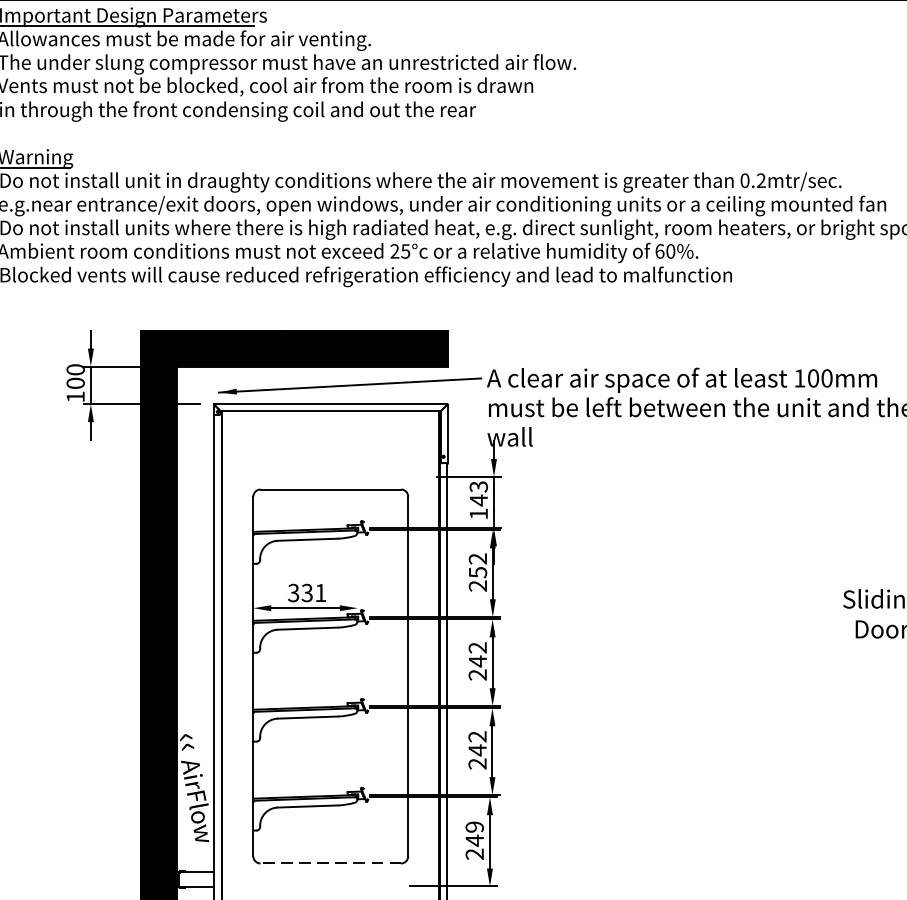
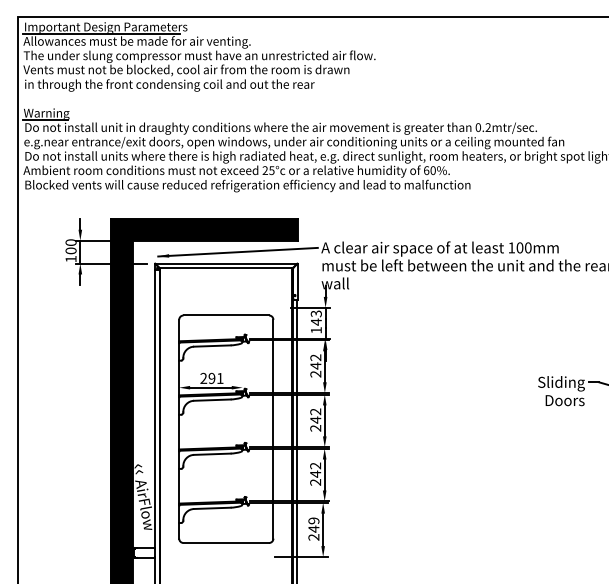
text: (477, 571) -> (315, 365), 252 -> 242
text: (299, 593) -> (207, 378), 331 -> 291
line: (331, 864) -> (226, 543), dashed -> solid

